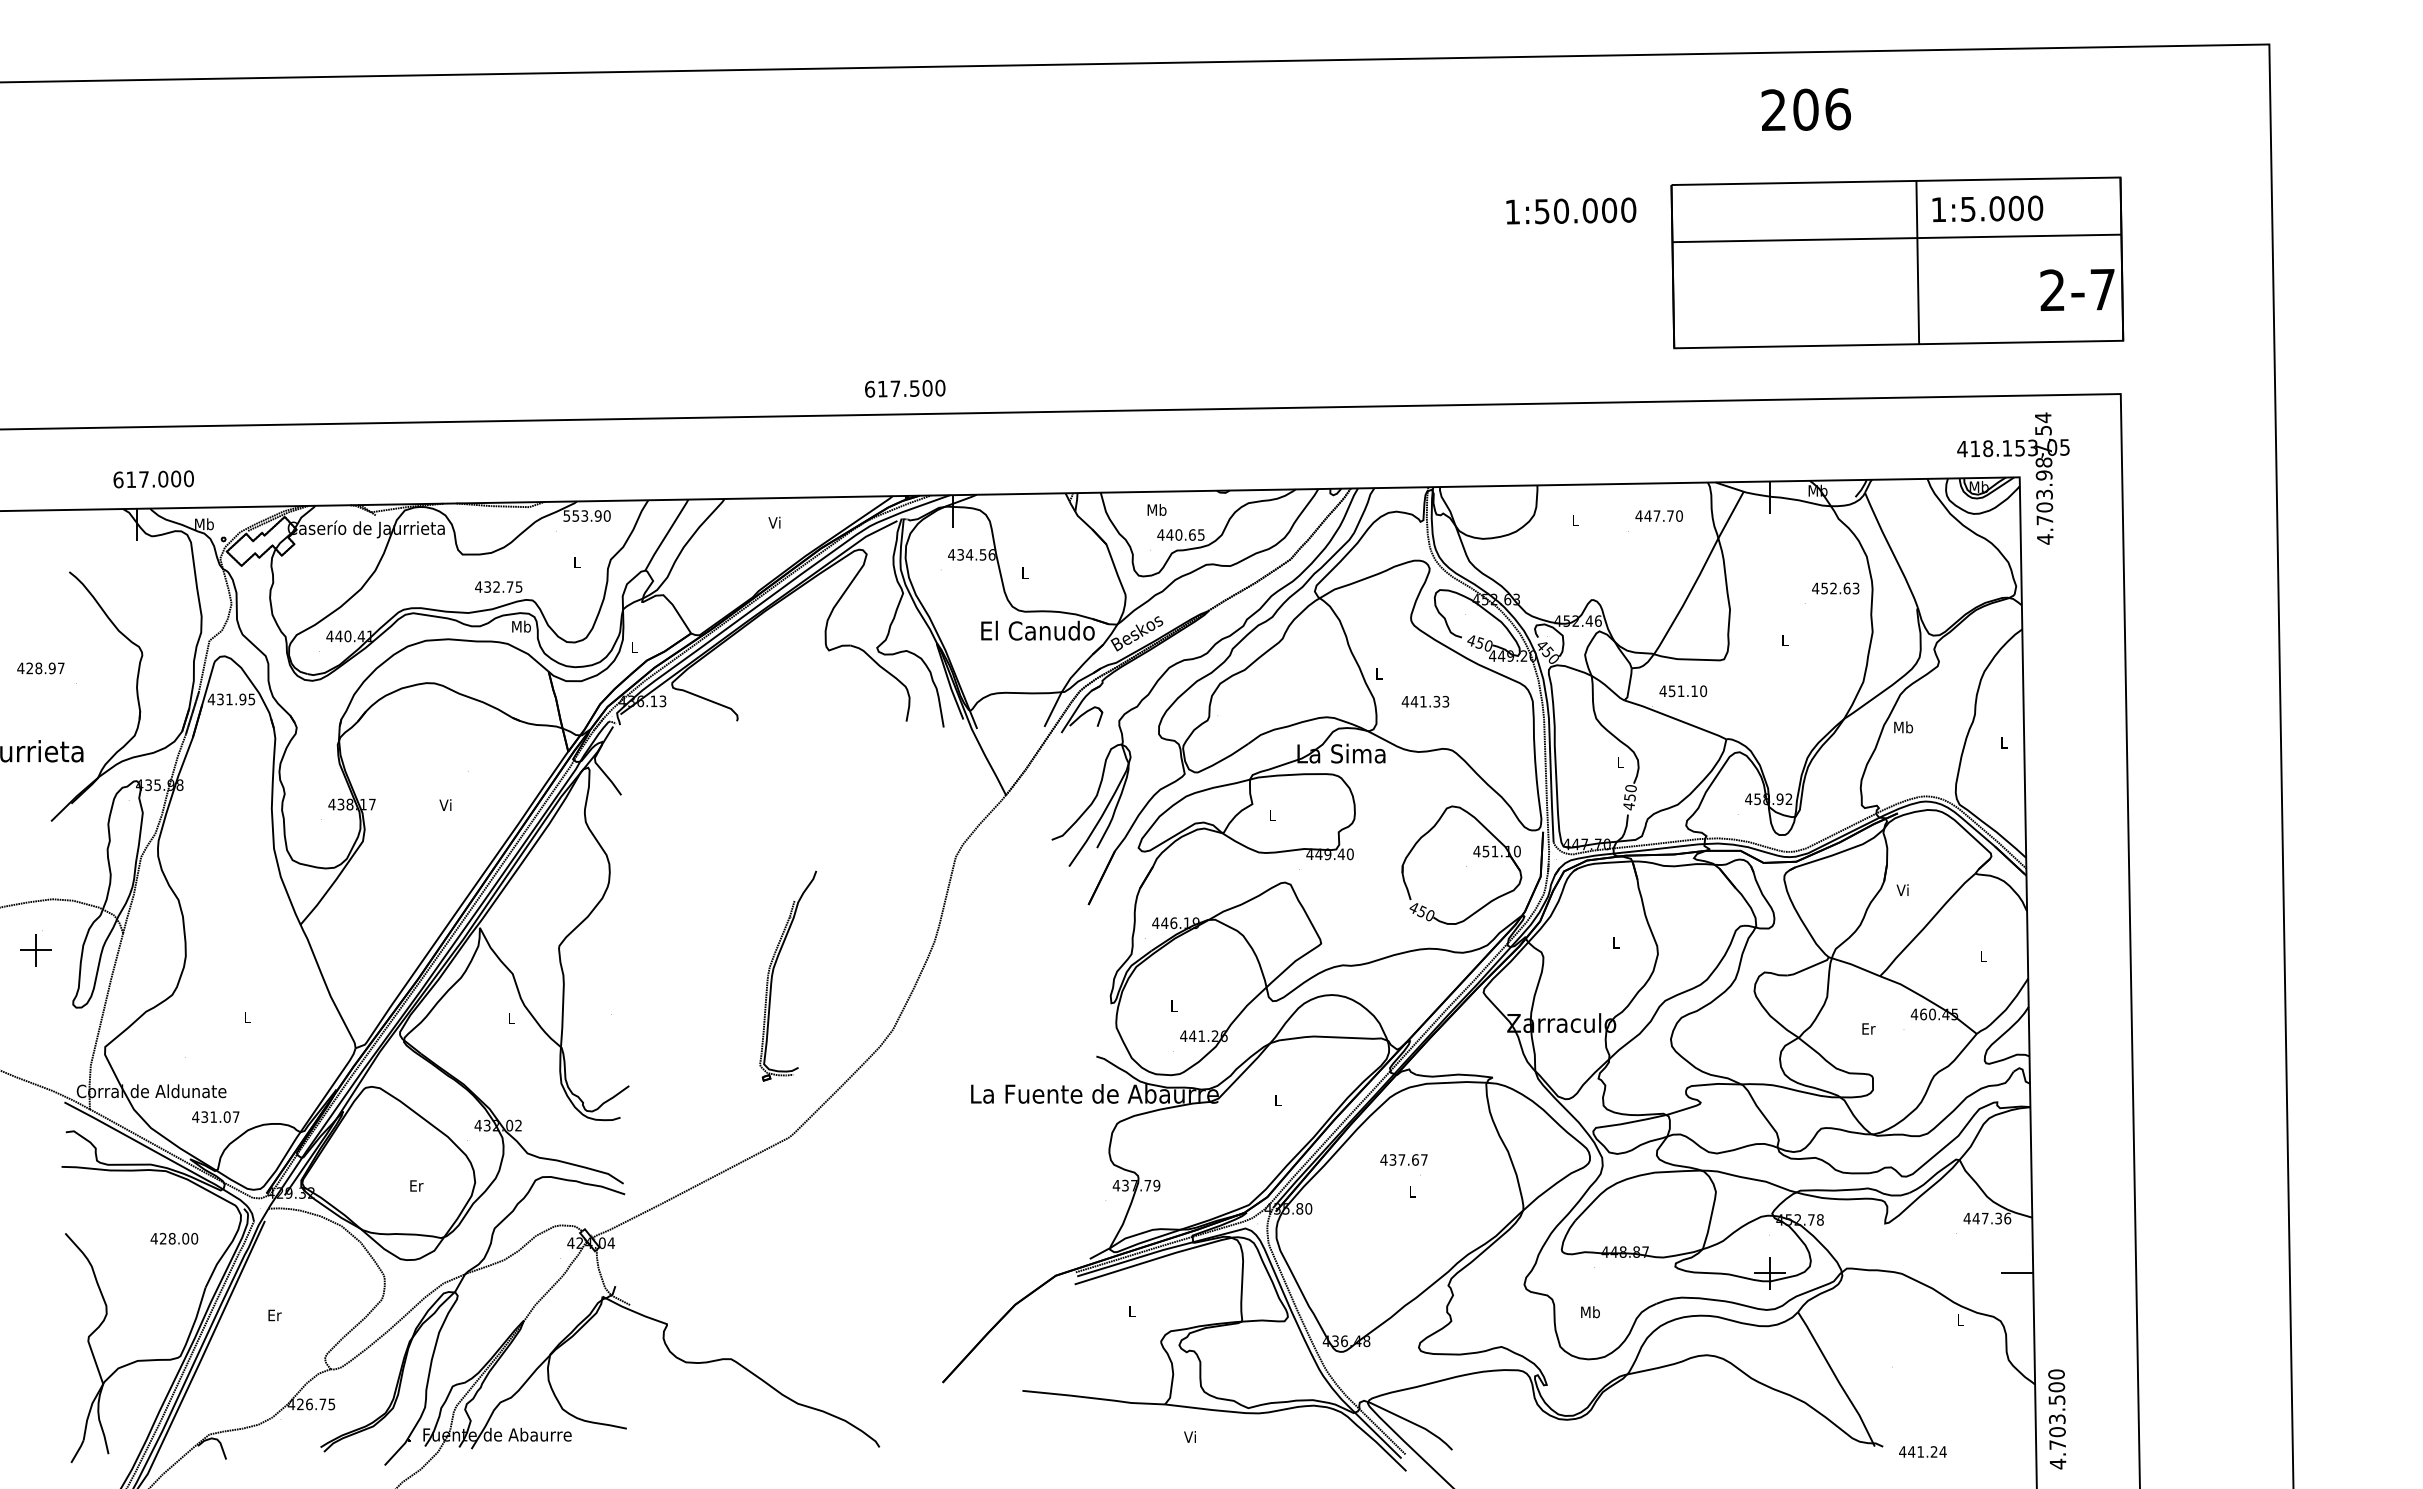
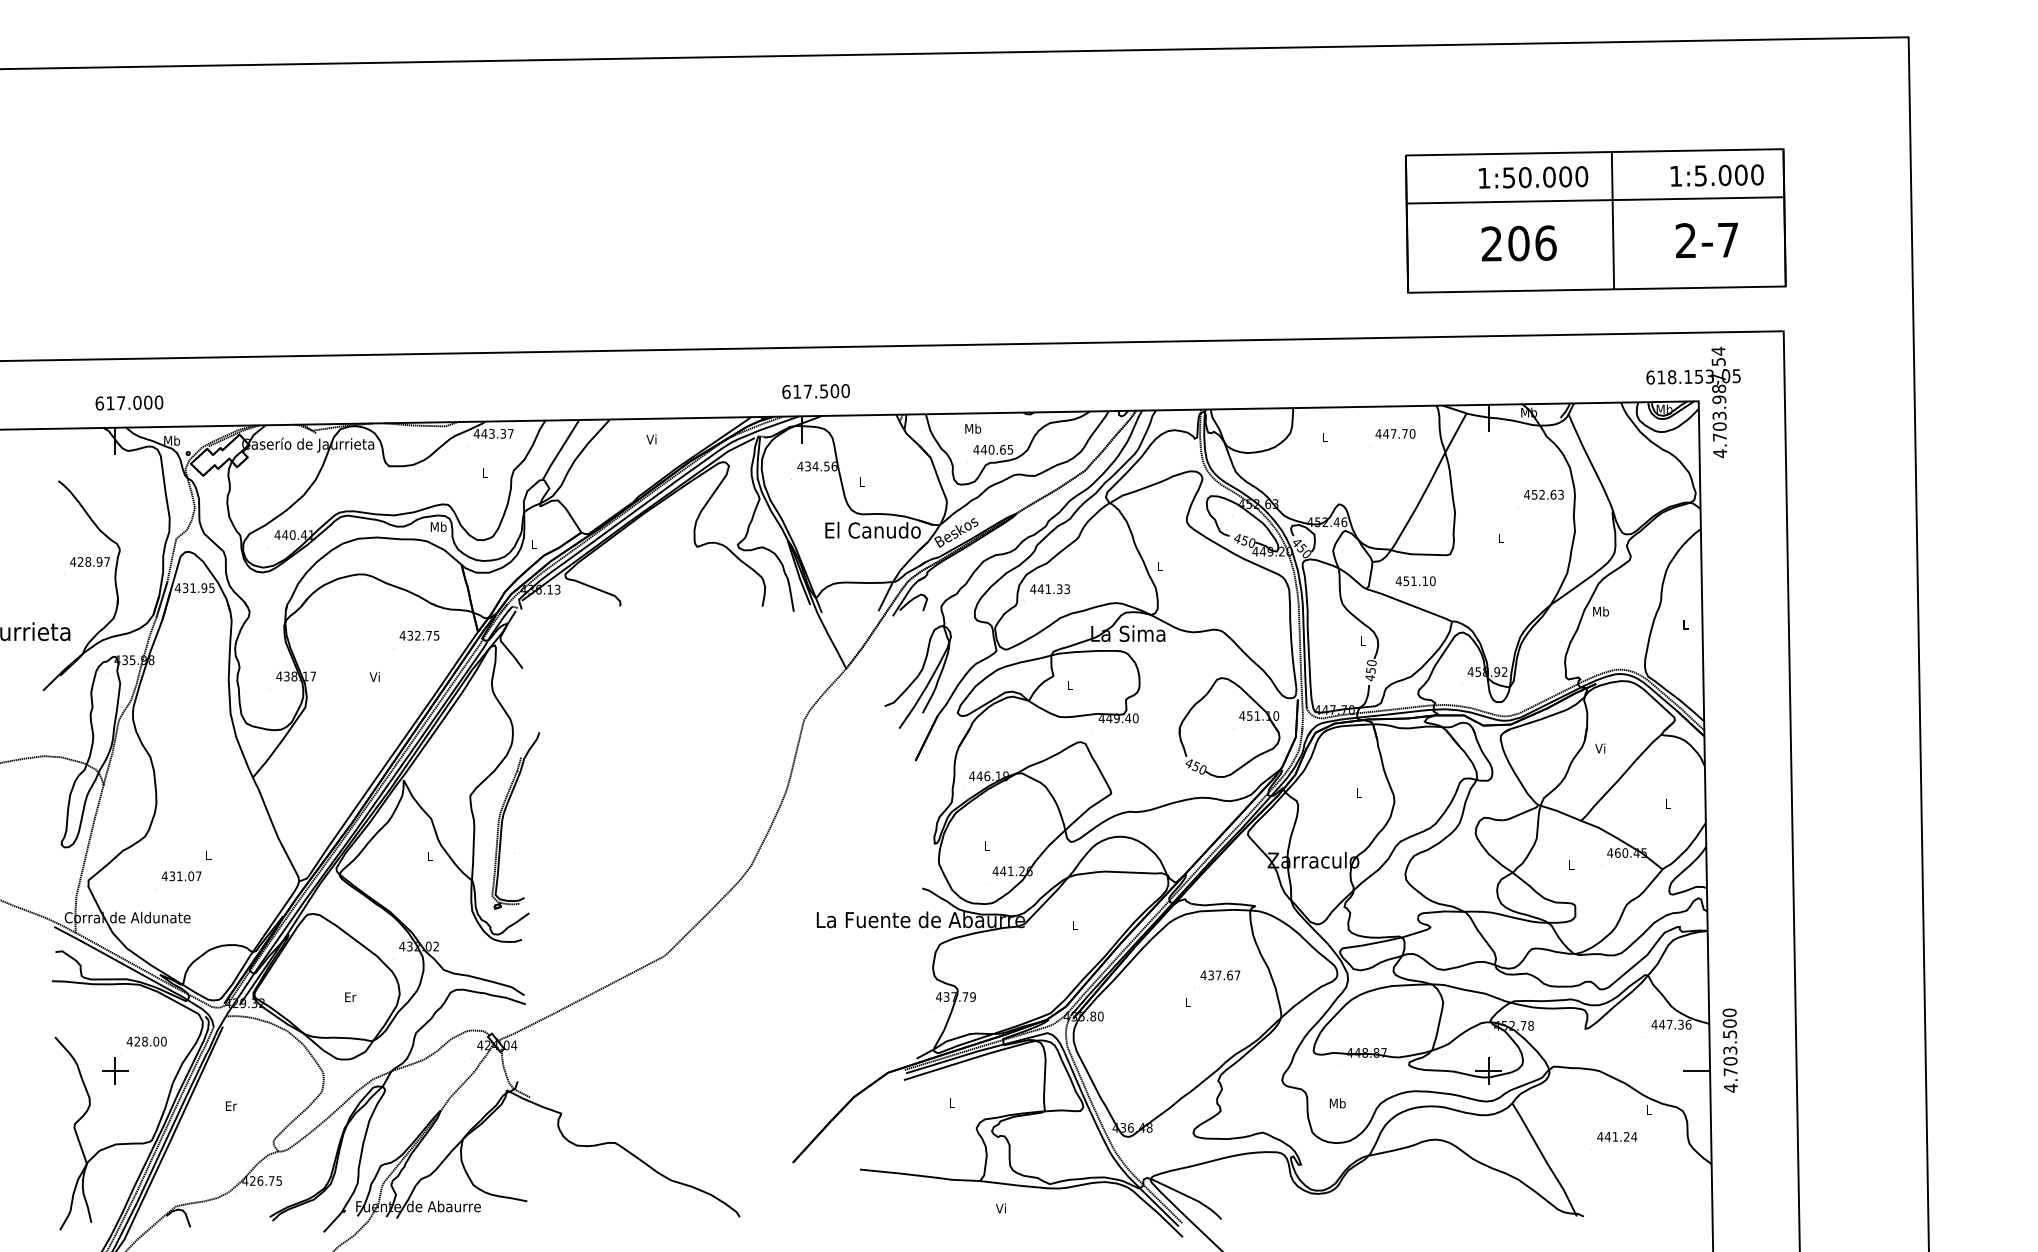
text: (1805, 109) -> (1518, 243), moved
text: (1987, 208) -> (1717, 175), moved
text: (1571, 210) -> (1533, 176), moved
text: (2077, 289) -> (1706, 239), moved
text: (905, 388) -> (816, 391), moved
text: (1962, 448) -> (1650, 377), 418.153,05 -> 618.153,05
text: (586, 515) -> (493, 433), 553.90 -> 443.37
text: (498, 586) -> (419, 635), moved
text: (40, 668) -> (89, 562), moved
text: (1425, 701) -> (1050, 588), moved
part: (35, 948) -> (114, 1069), moved
part: (773, 974) -> (503, 819), moved
text: (1868, 1028) -> (1571, 864), Er -> L
text: (215, 1116) -> (181, 875), moved
text: (1403, 1159) -> (1219, 975), moved
text: (2057, 1419) -> (1730, 1050), moved
text: (1922, 1451) -> (1616, 1136), moved

